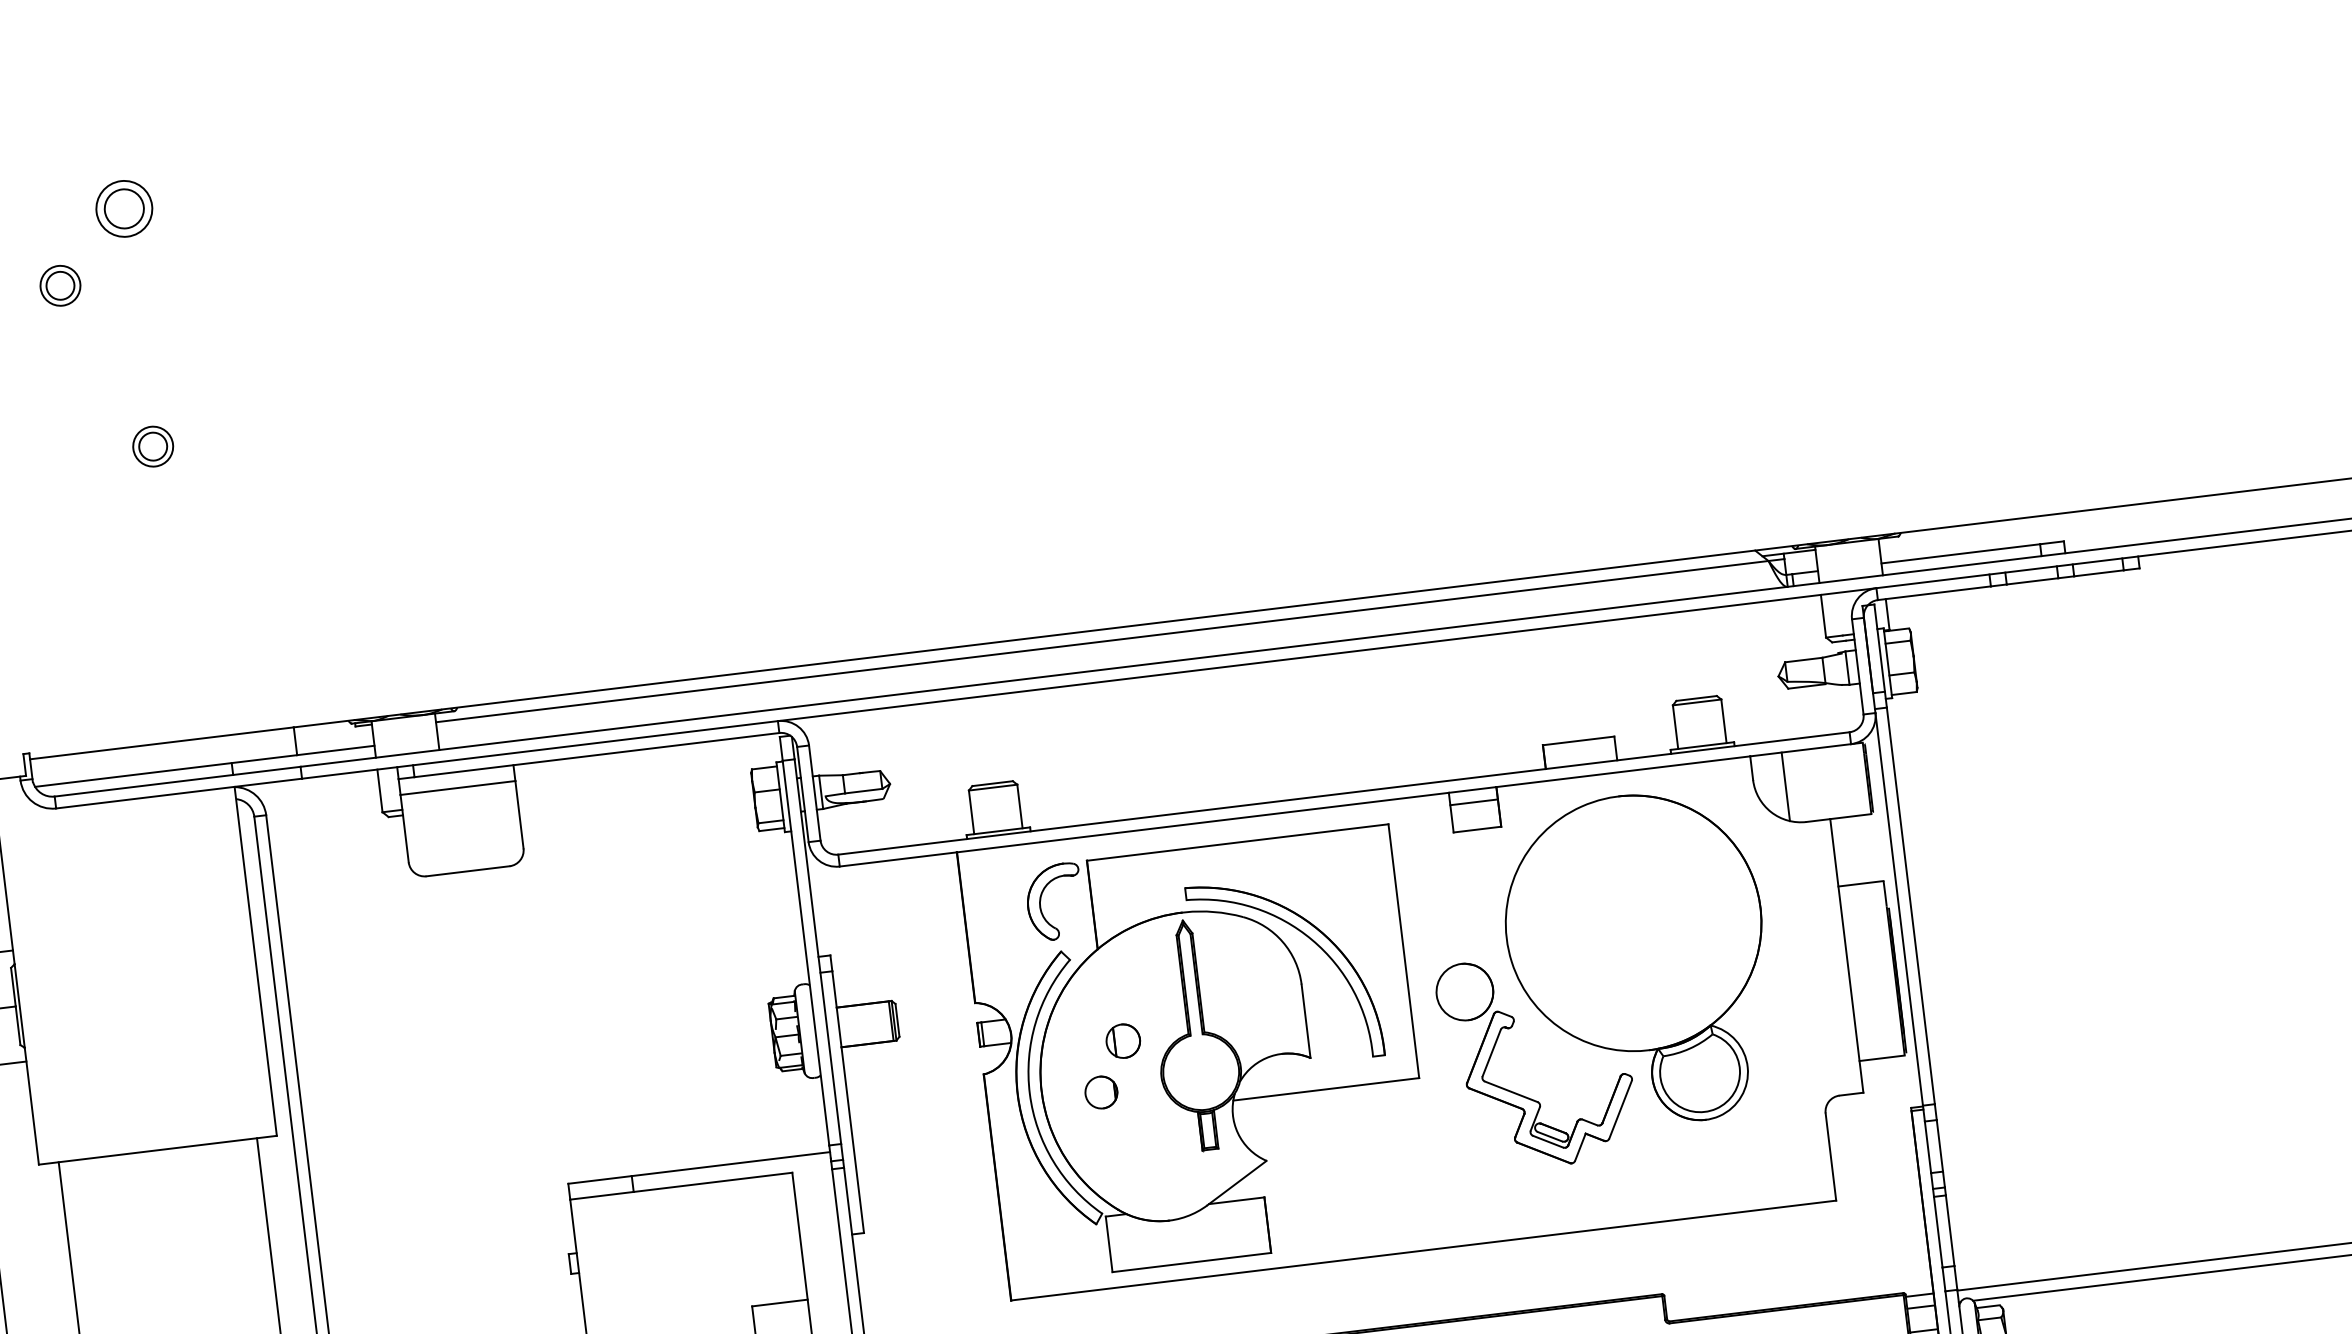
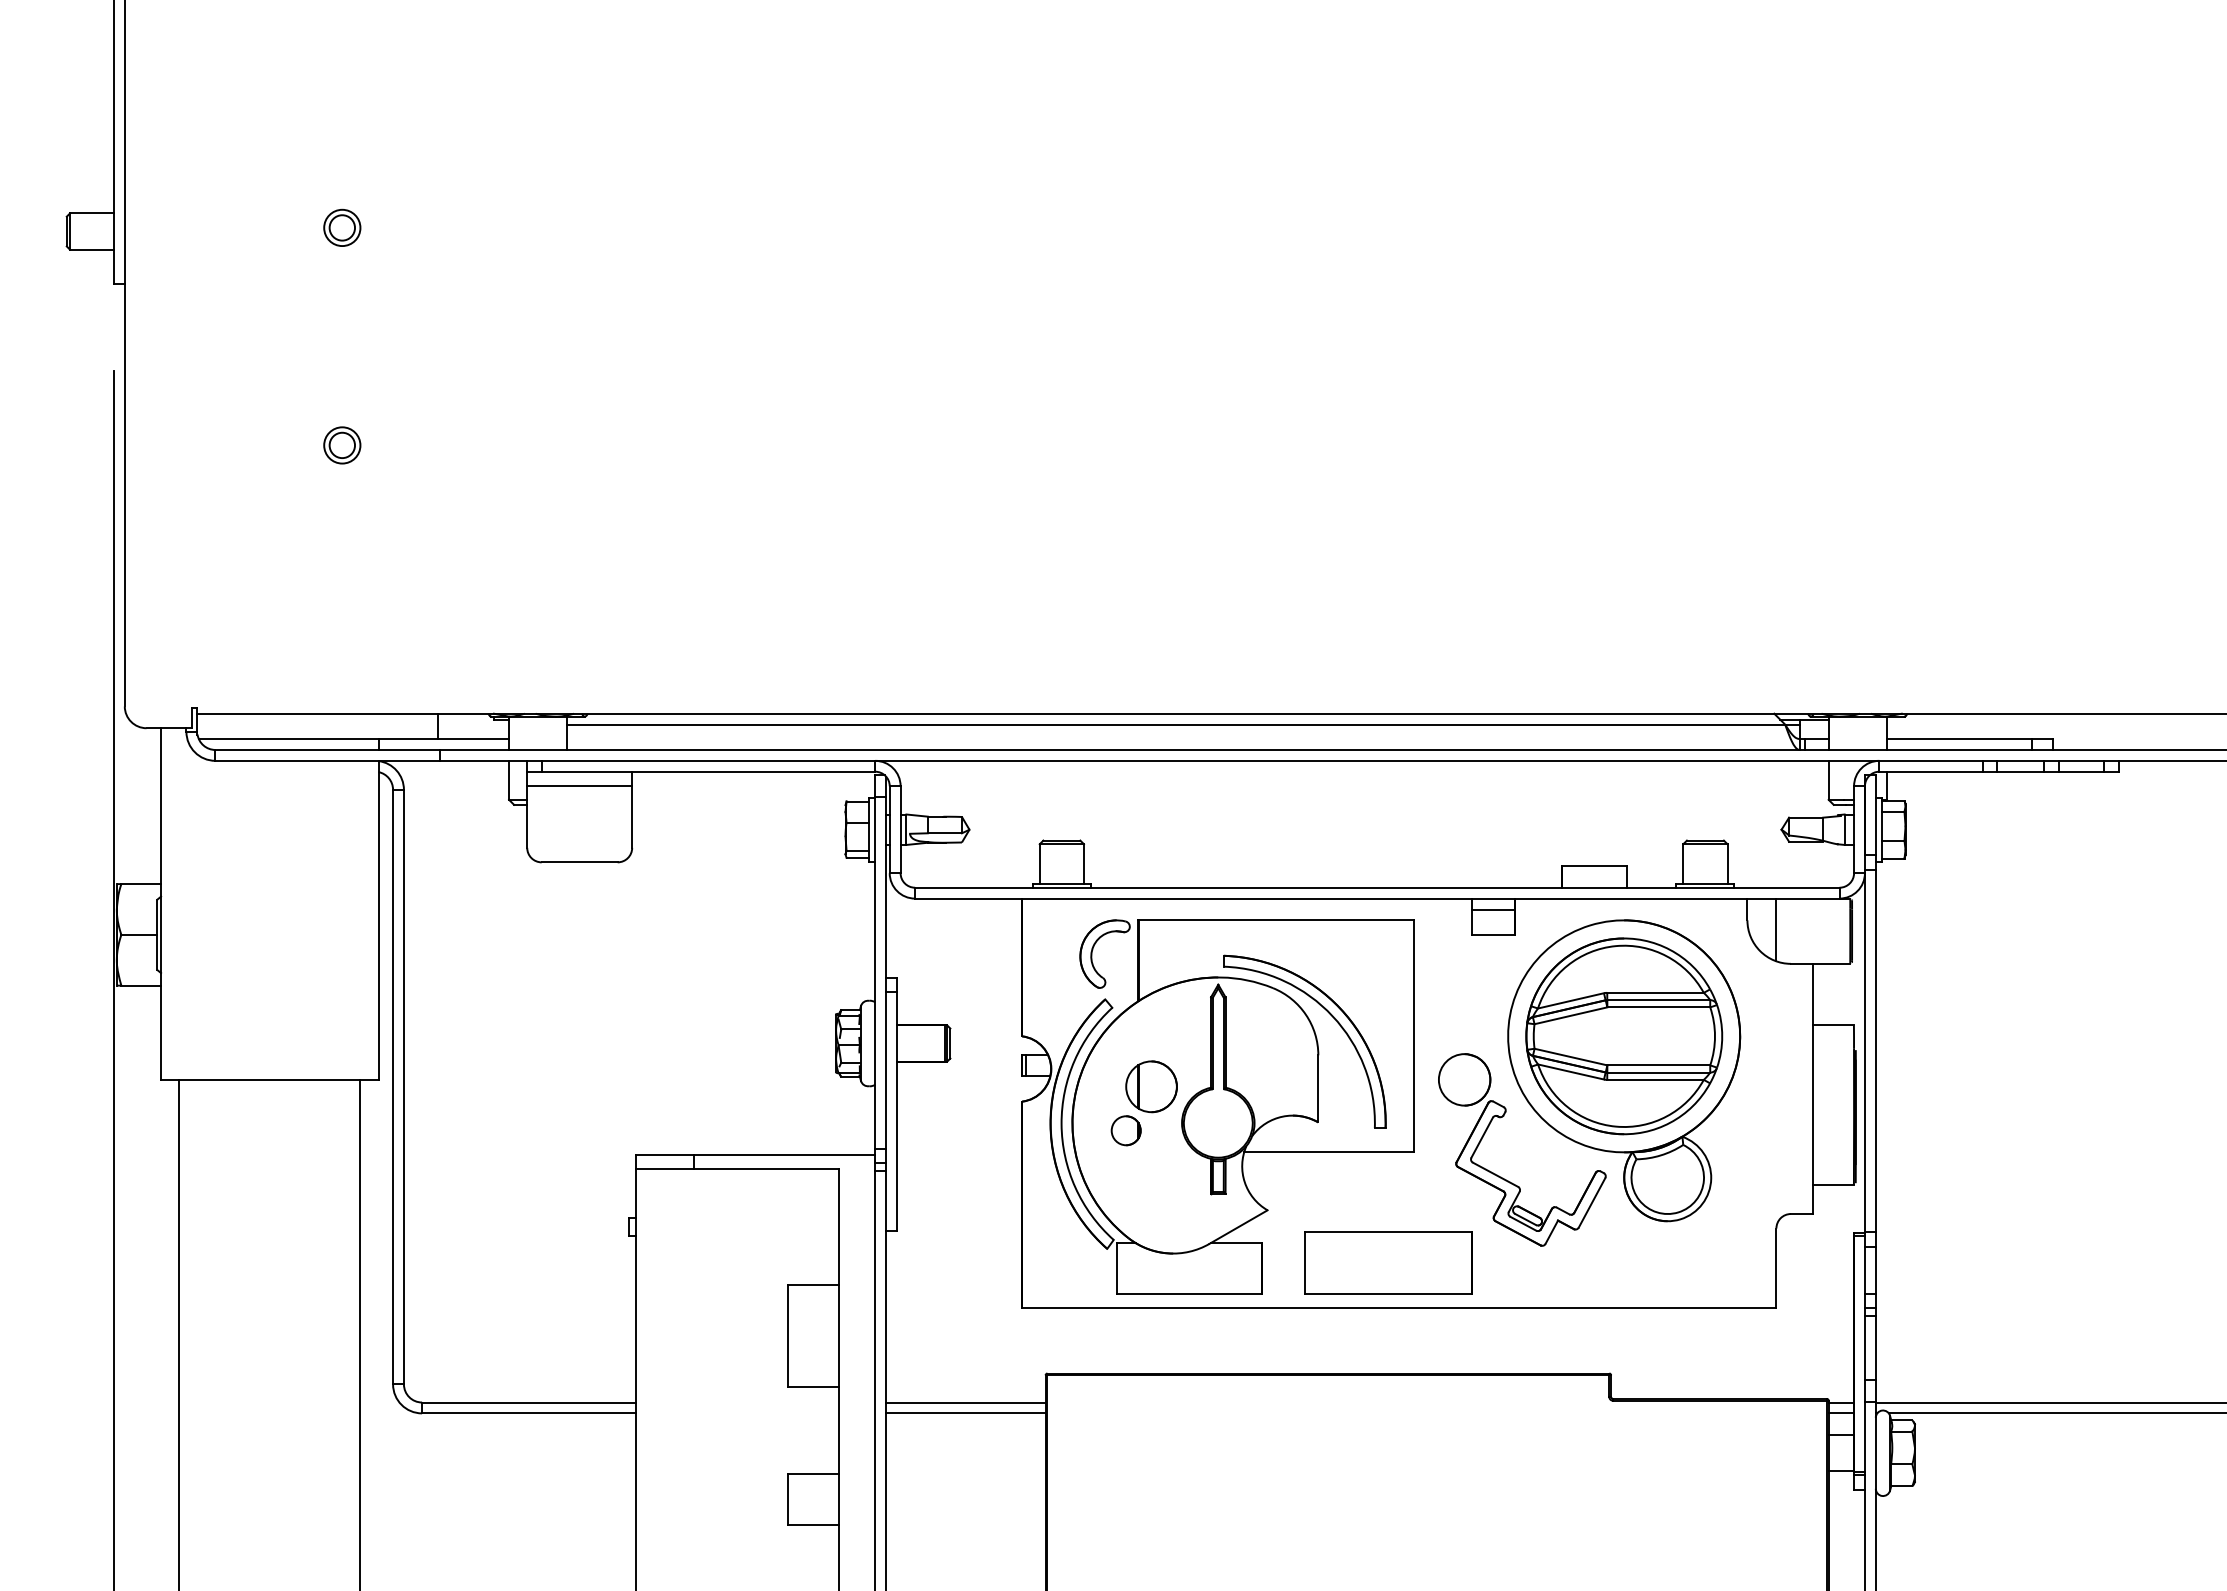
part: (124, 208) -> (342, 227), size x0.71
part: (60, 285) -> (276, 290), removed
part: (1634, 923) -> (1624, 1036), added
part: (1123, 1040) -> (1151, 1086), size x1.67
part: (1405, 1201) -> (1388, 1262), added

